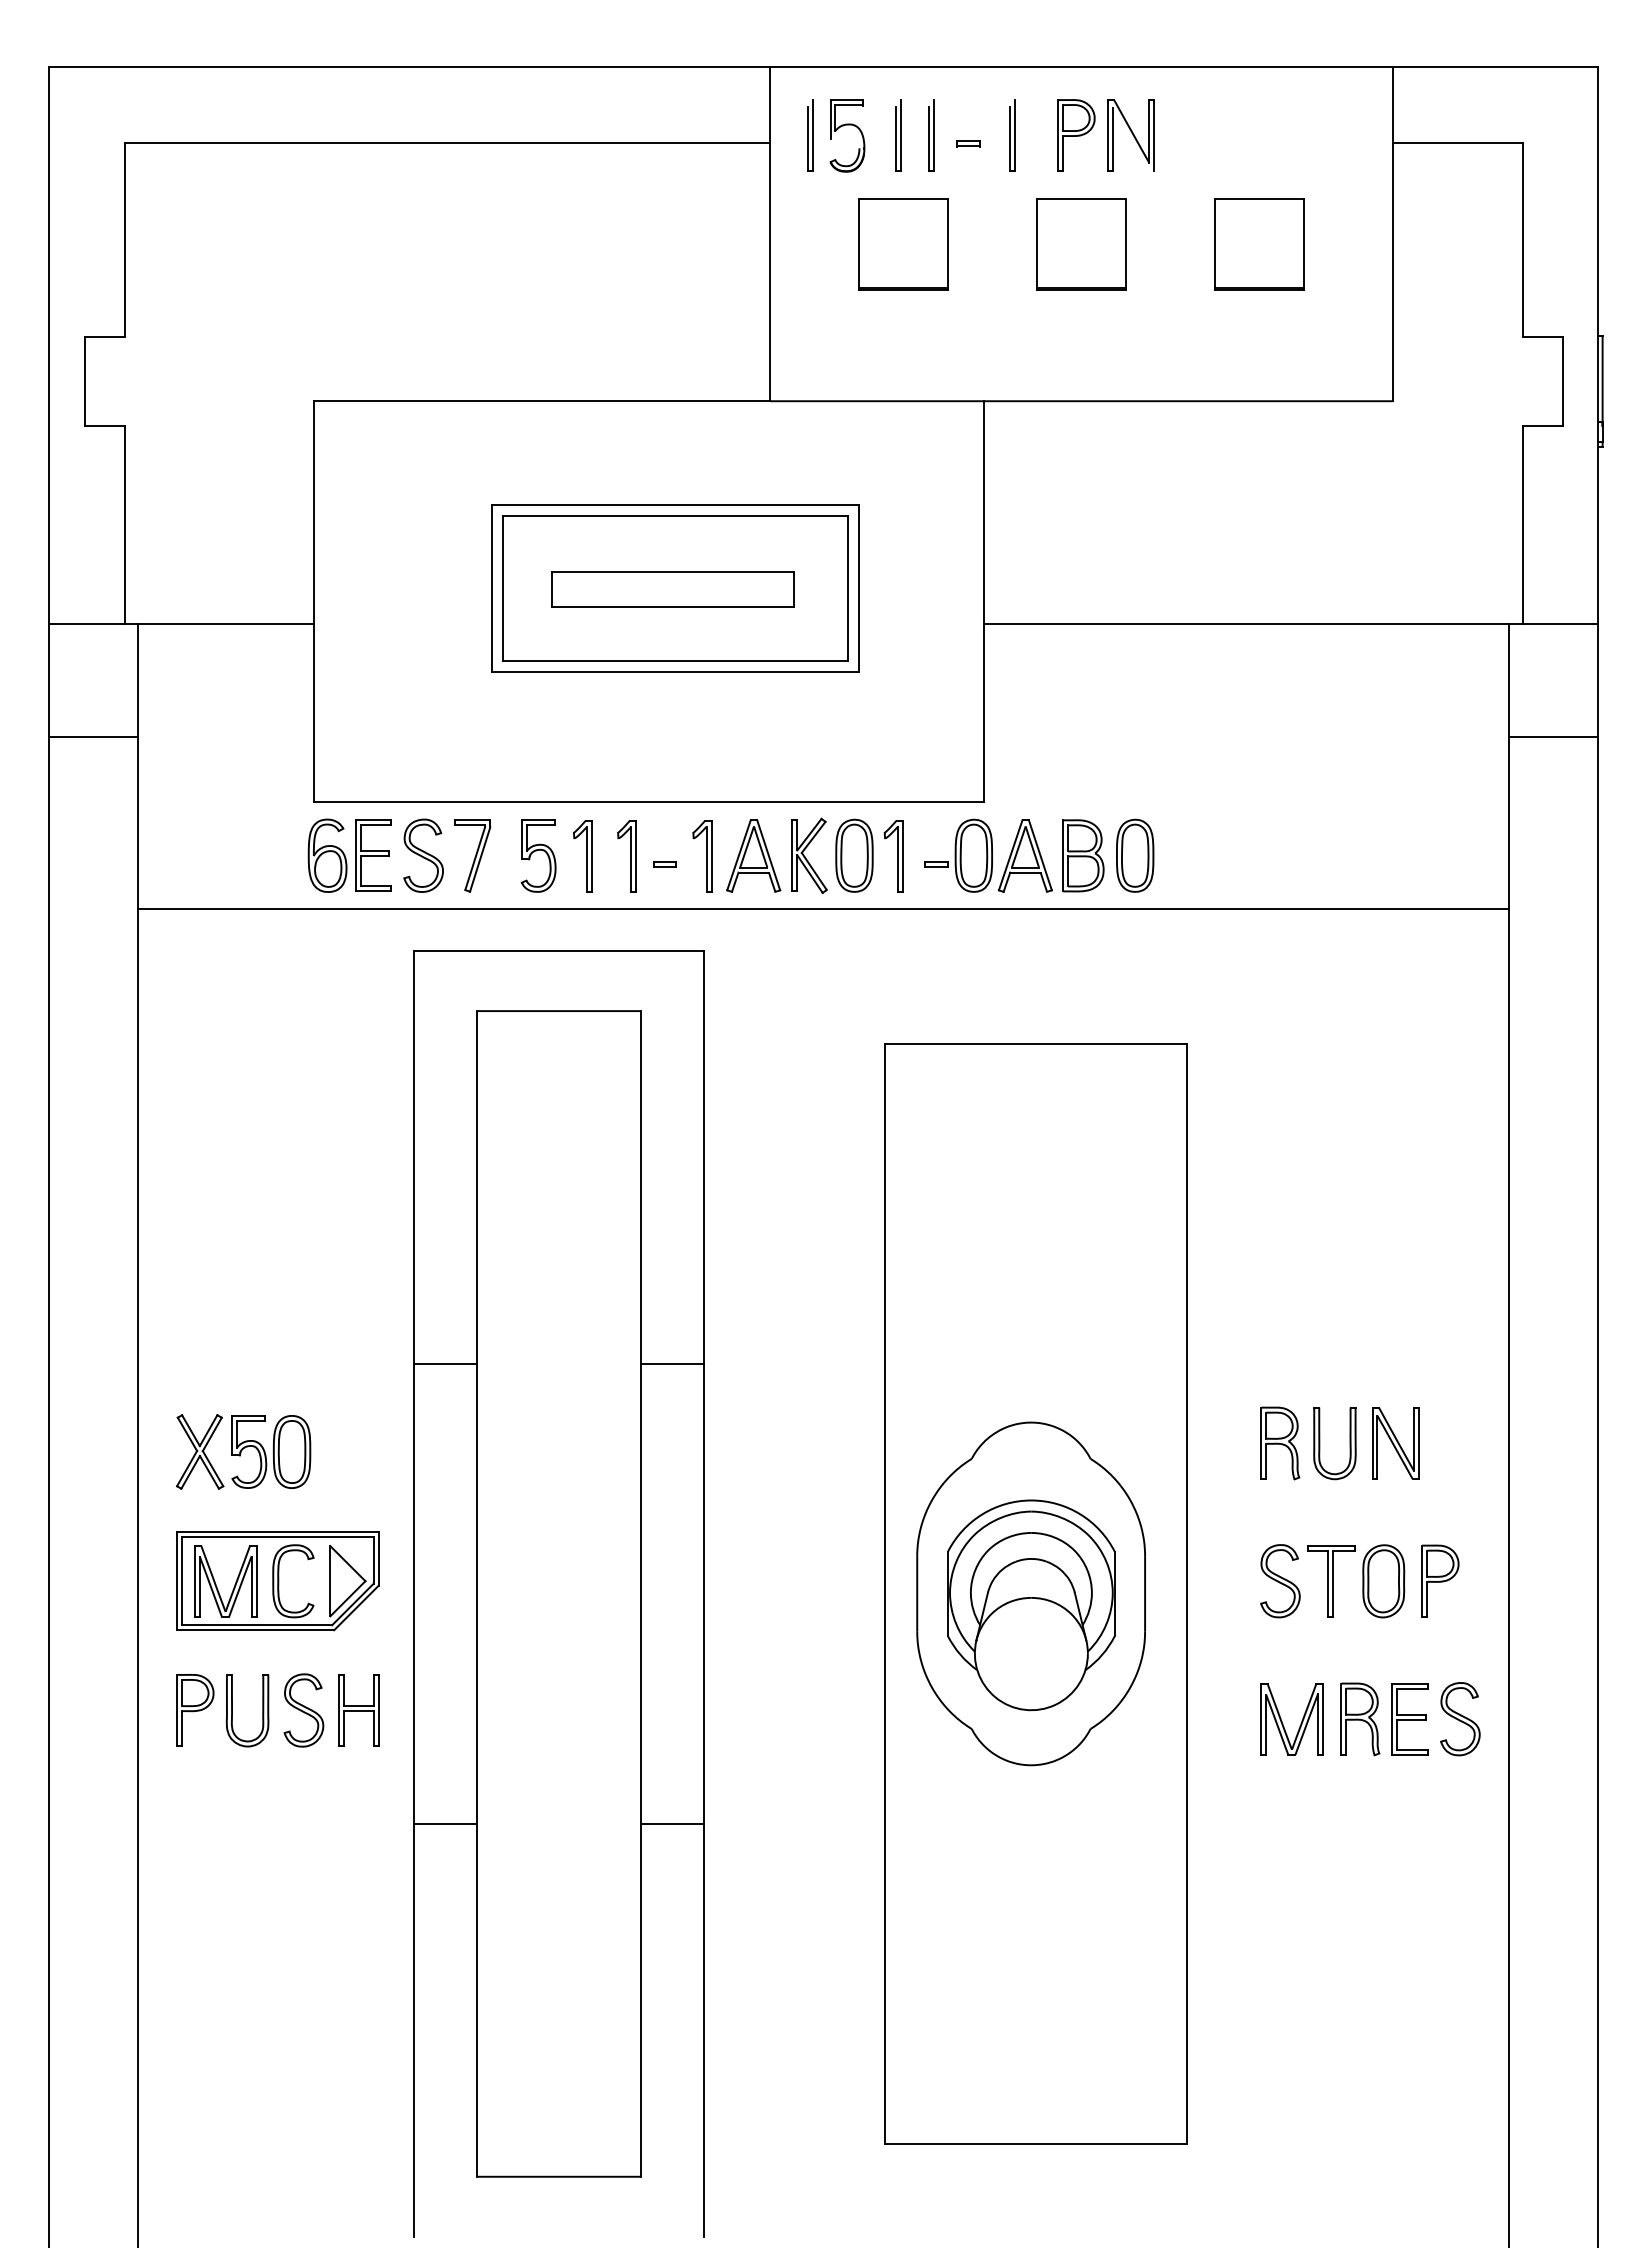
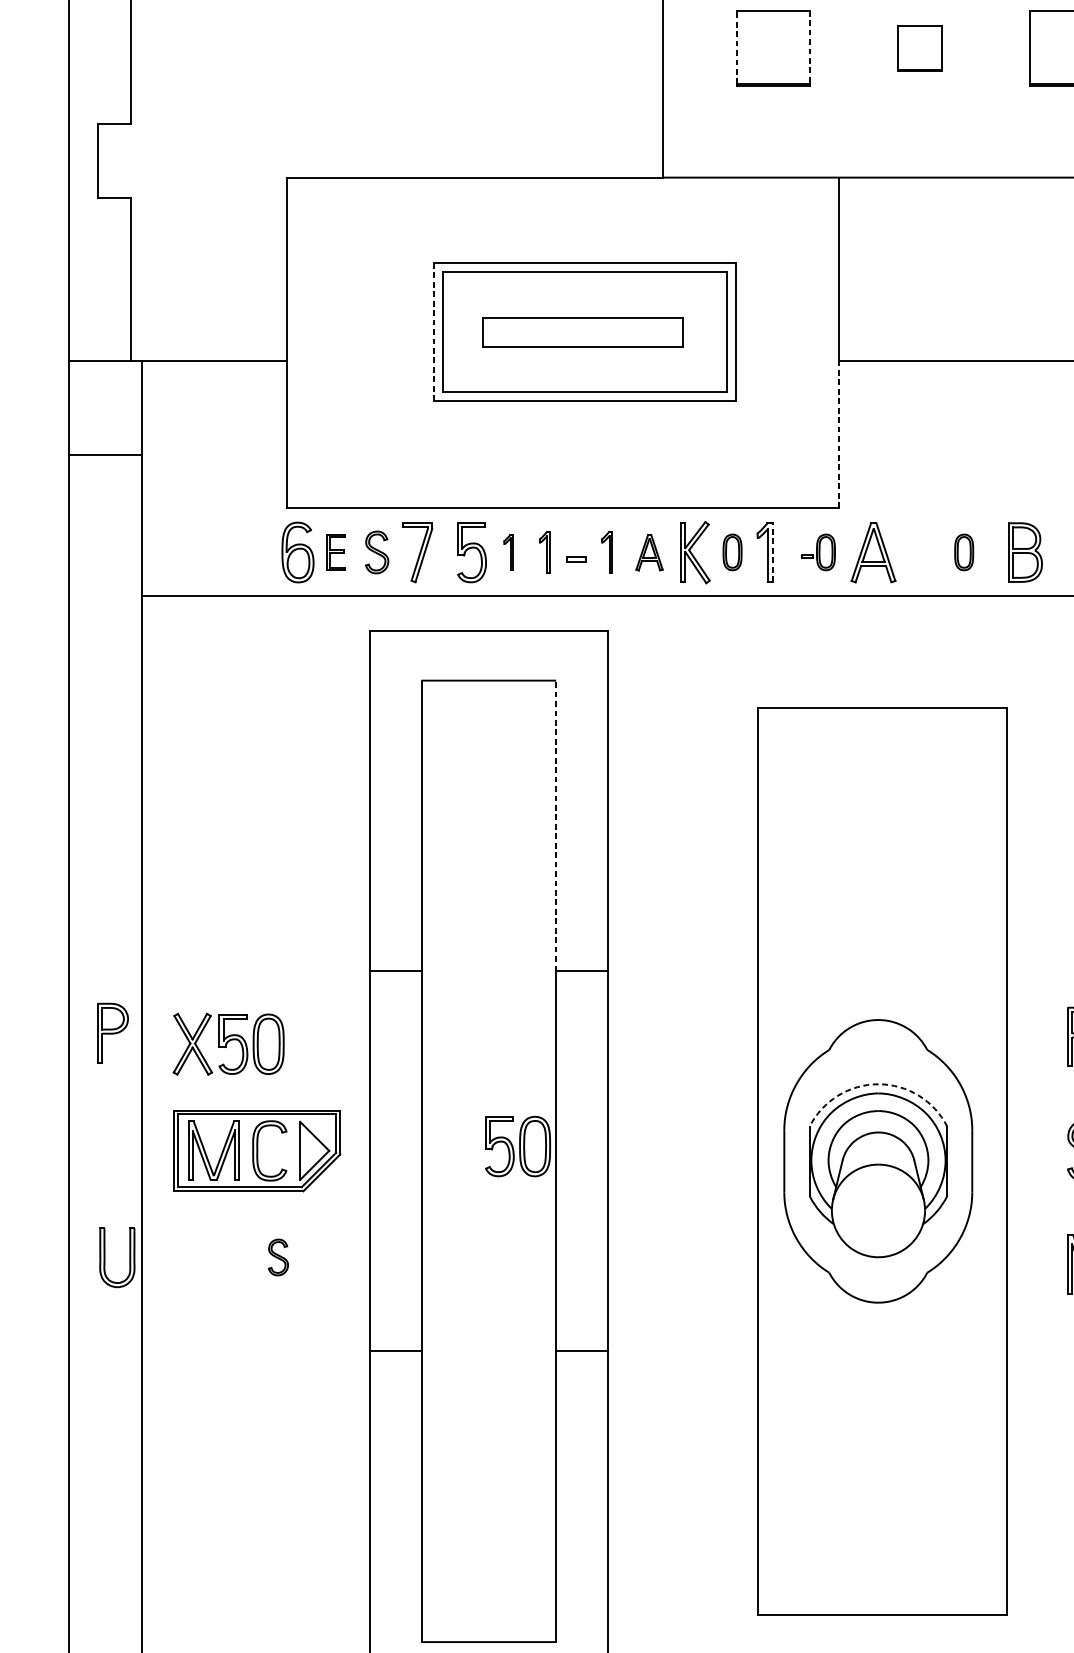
line: (859, 243) -> (736, 47), solid -> dashed
line: (948, 243) -> (810, 47), solid -> dashed
part: (1081, 244) -> (919, 48), size x0.6
line: (491, 588) -> (433, 332), solid -> dashed
line: (983, 712) -> (838, 434), solid -> dashed
part: (373, 855) -> (335, 552), size x0.6
part: (423, 855) -> (377, 552), size x0.7
part: (753, 855) -> (649, 552), size x0.6
part: (854, 855) -> (732, 552), size x0.6
line: (902, 855) -> (772, 552), solid -> dashed
part: (958, 855) -> (818, 552), size x0.6
part: (1083, 855) -> (1025, 552), moved
part: (1135, 855) -> (964, 552), size x0.6
part: (582, 856) -> (508, 553), size x0.6
part: (626, 856) -> (544, 553), size x0.7
part: (702, 856) -> (607, 553), size x0.7
line: (640, 1186) -> (556, 825), solid -> dashed
arc: (1031, 1500) -> (878, 1084), solid -> dashed
part: (594, 1575) -> (518, 1146), added
part: (195, 1710) -> (113, 1033), moved
part: (232, 1710) -> (104, 1257), moved
part: (303, 1710) -> (278, 1257), size x0.6
part: (358, 1710) -> (323, 1257), removed

